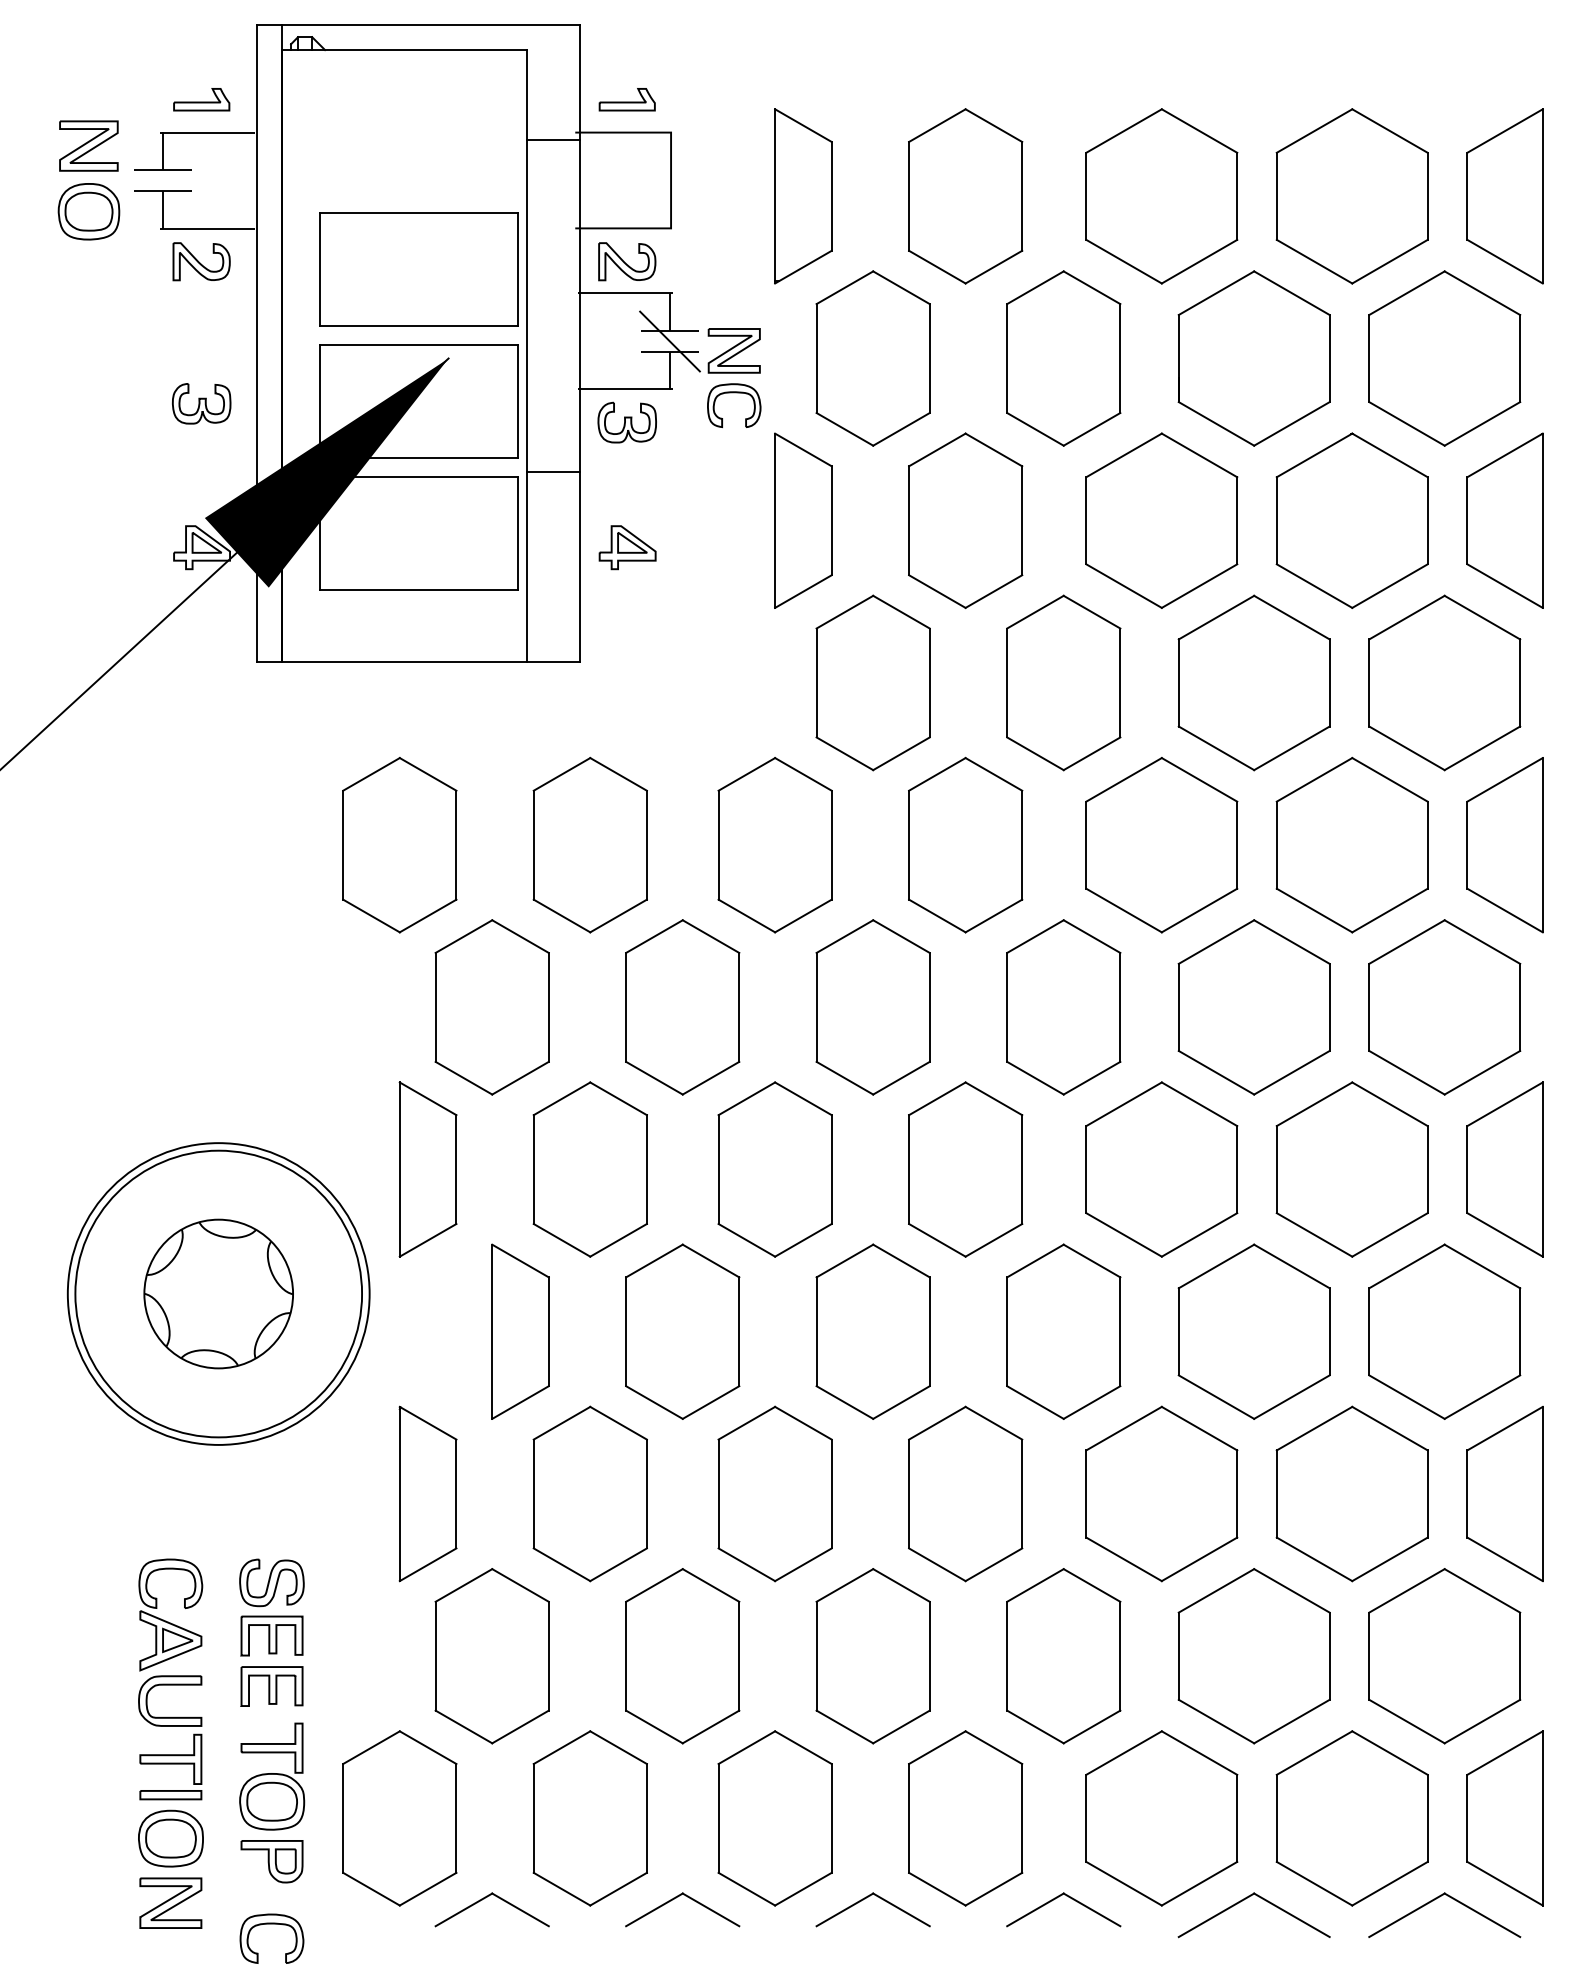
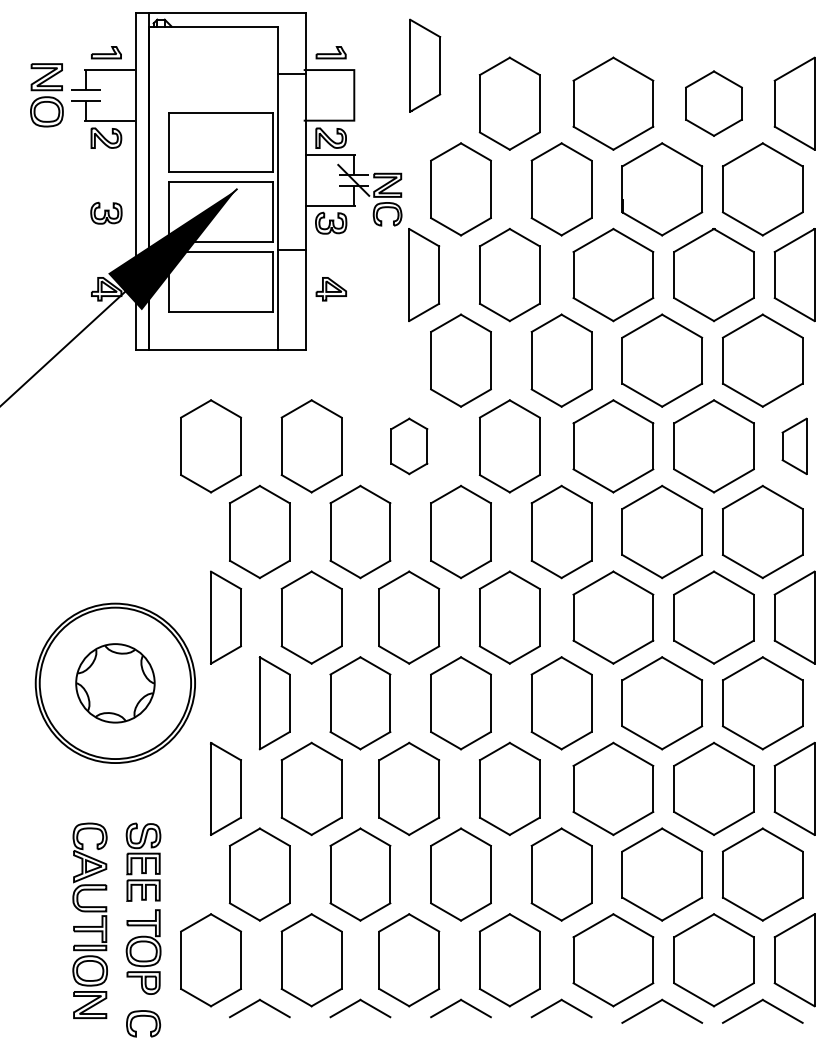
part: (804, 195) -> (425, 65), moved
part: (1351, 195) -> (713, 103), size x0.7
part: (775, 845) -> (409, 446), size x0.6
part: (1504, 845) -> (794, 446), size x0.6

